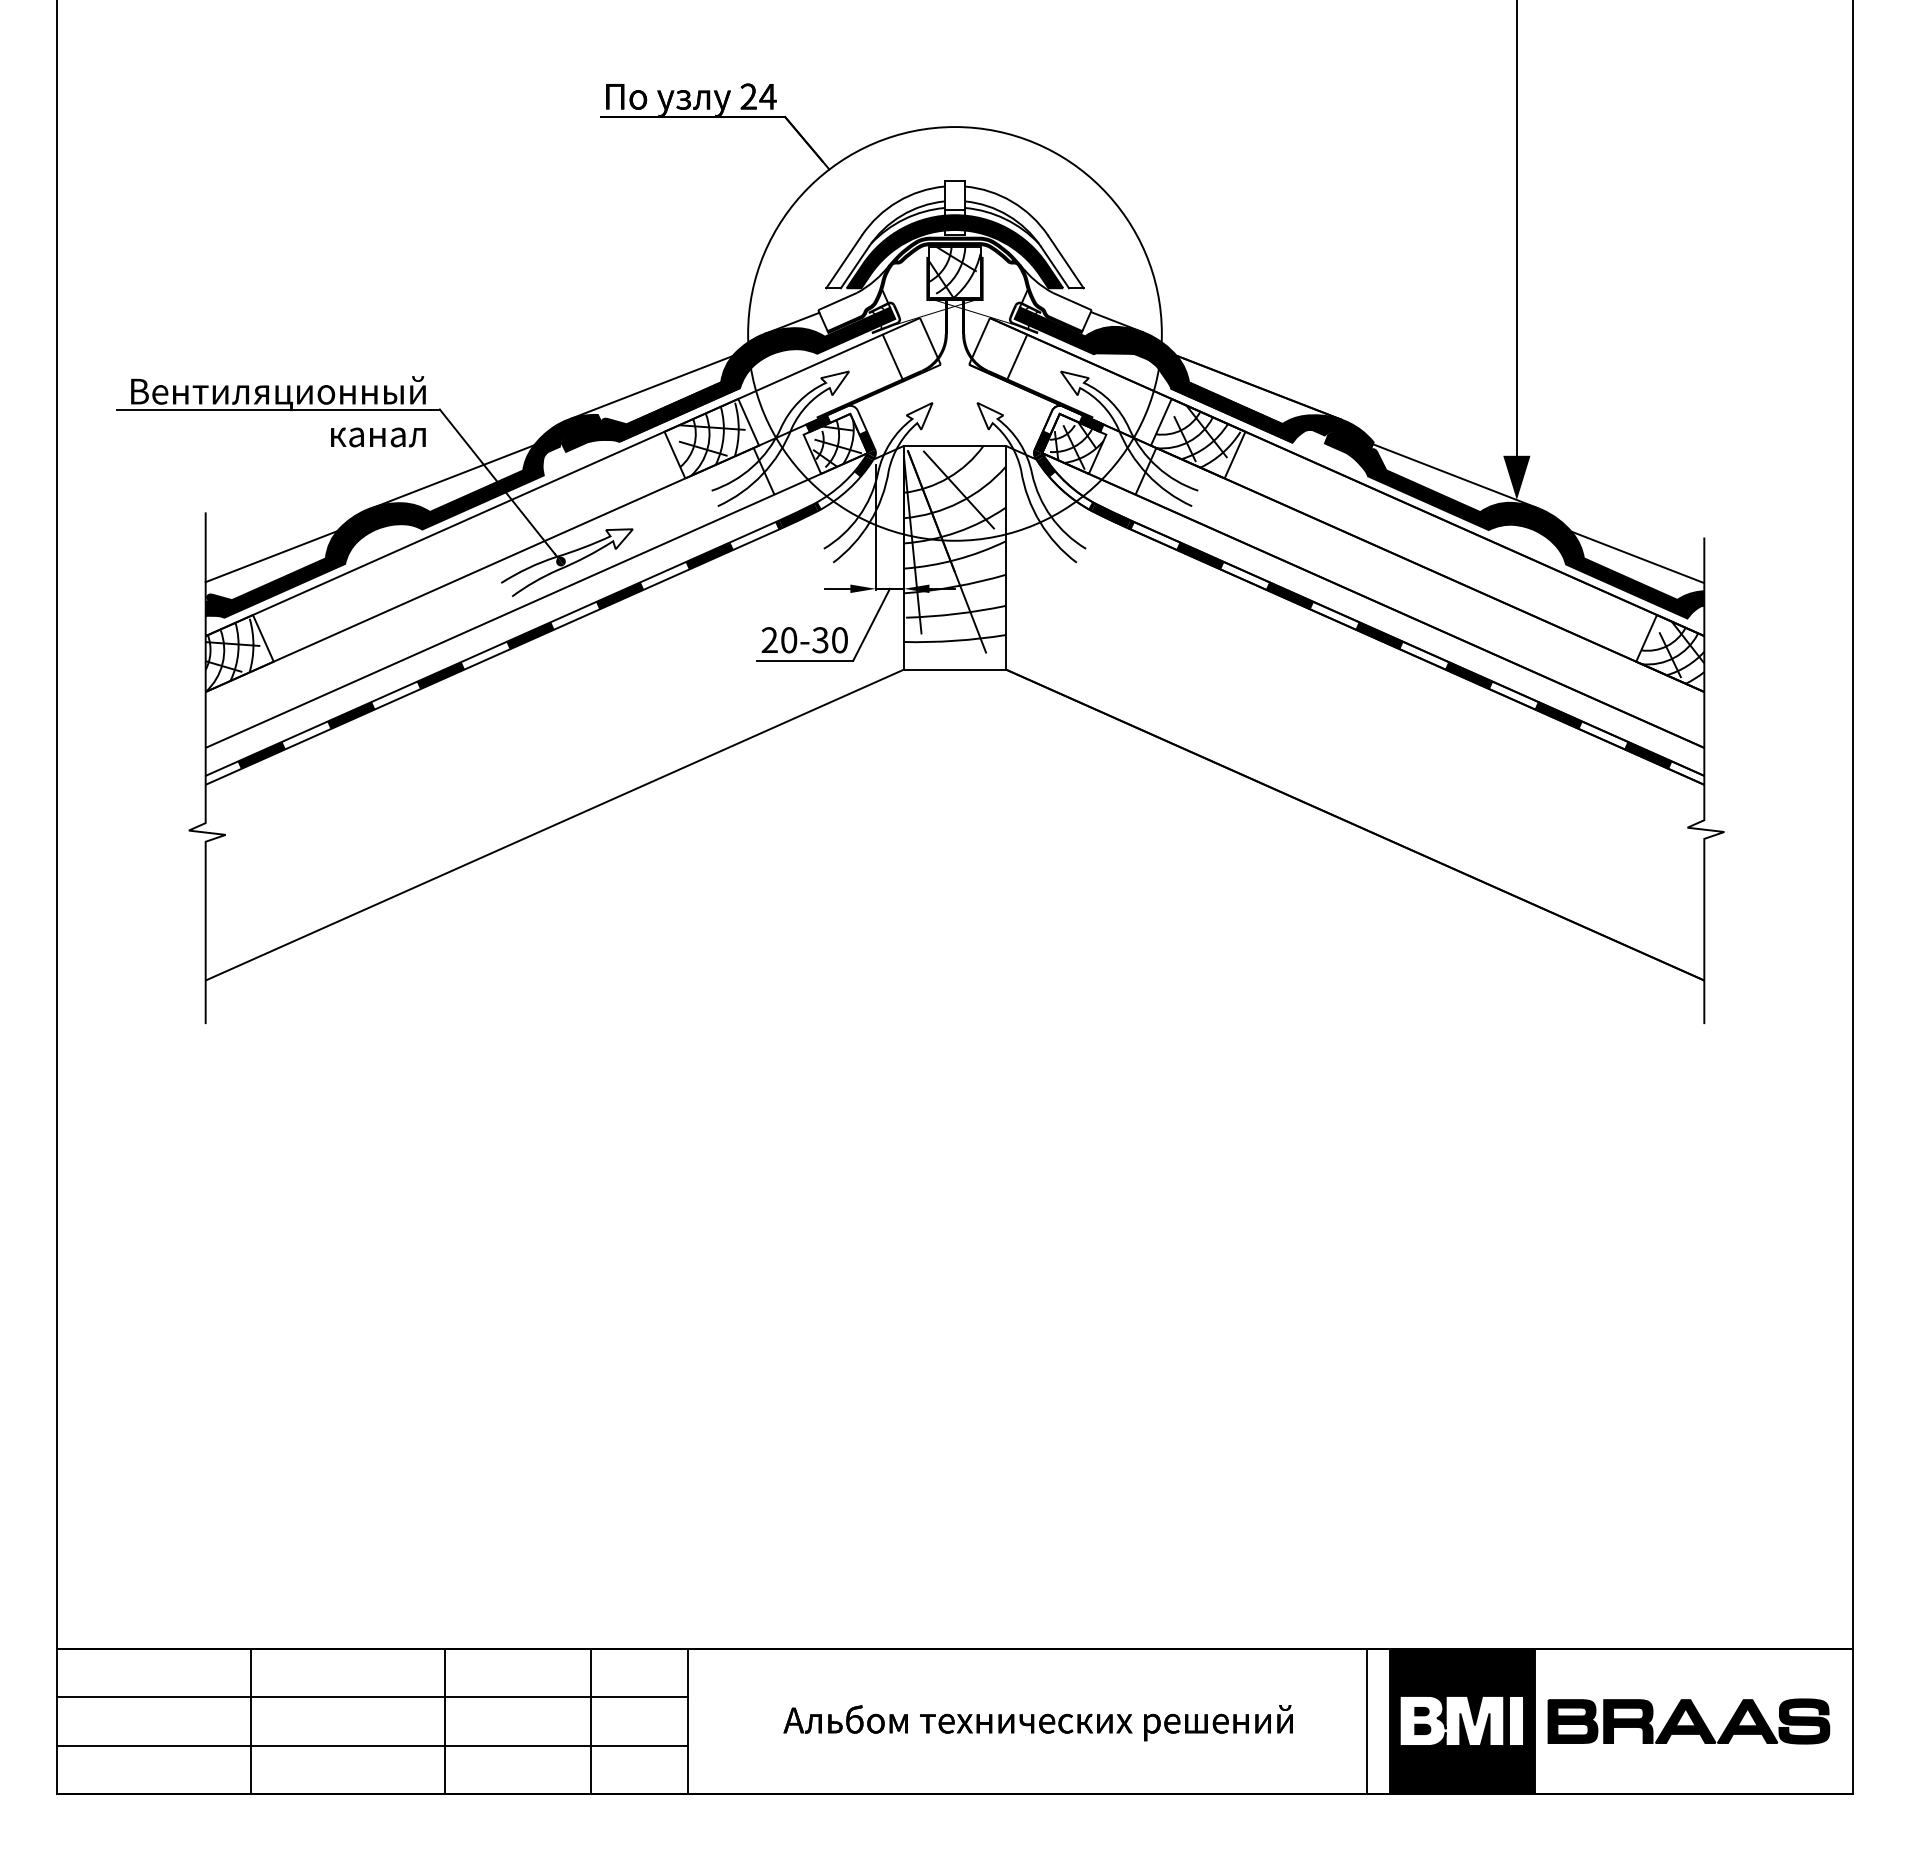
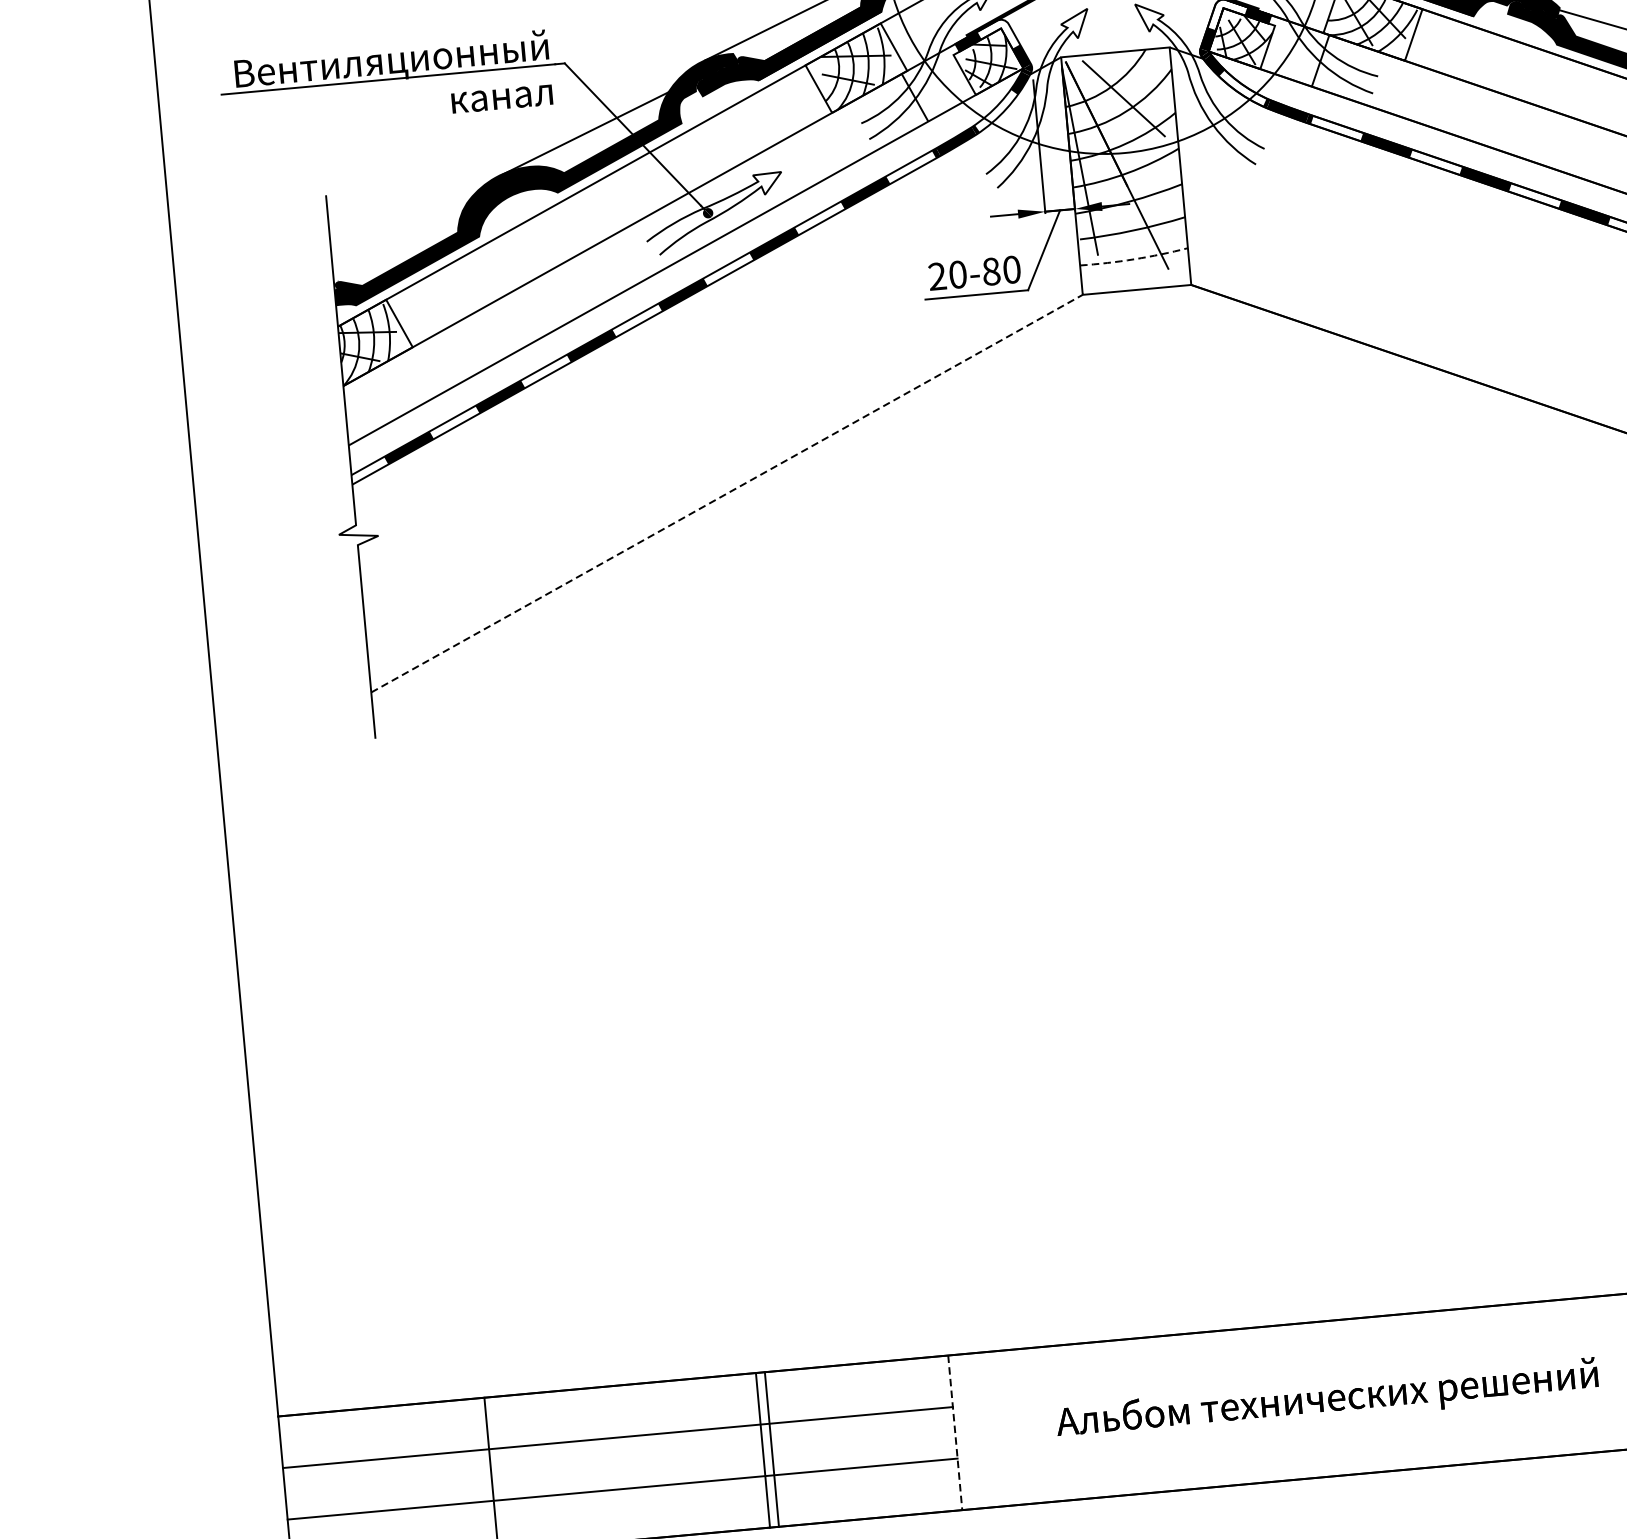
line: (271, 556) -> (400, 235), removed
text: (820, 640) -> (991, 271), 20-30 -> 20-80
line: (955, 640) -> (1134, 258), solid -> dashed
line: (555, 824) -> (727, 492), solid -> dashed
line: (445, 1721) -> (771, 1449), moved
line: (591, 1721) -> (763, 1450), moved
line: (688, 1721) -> (955, 1432), solid -> dashed

